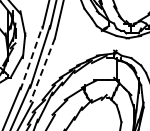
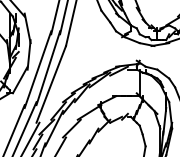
line: (31, 58) -> (37, 70), dashed -> solid
line: (42, 70) -> (51, 84), dashed -> solid

